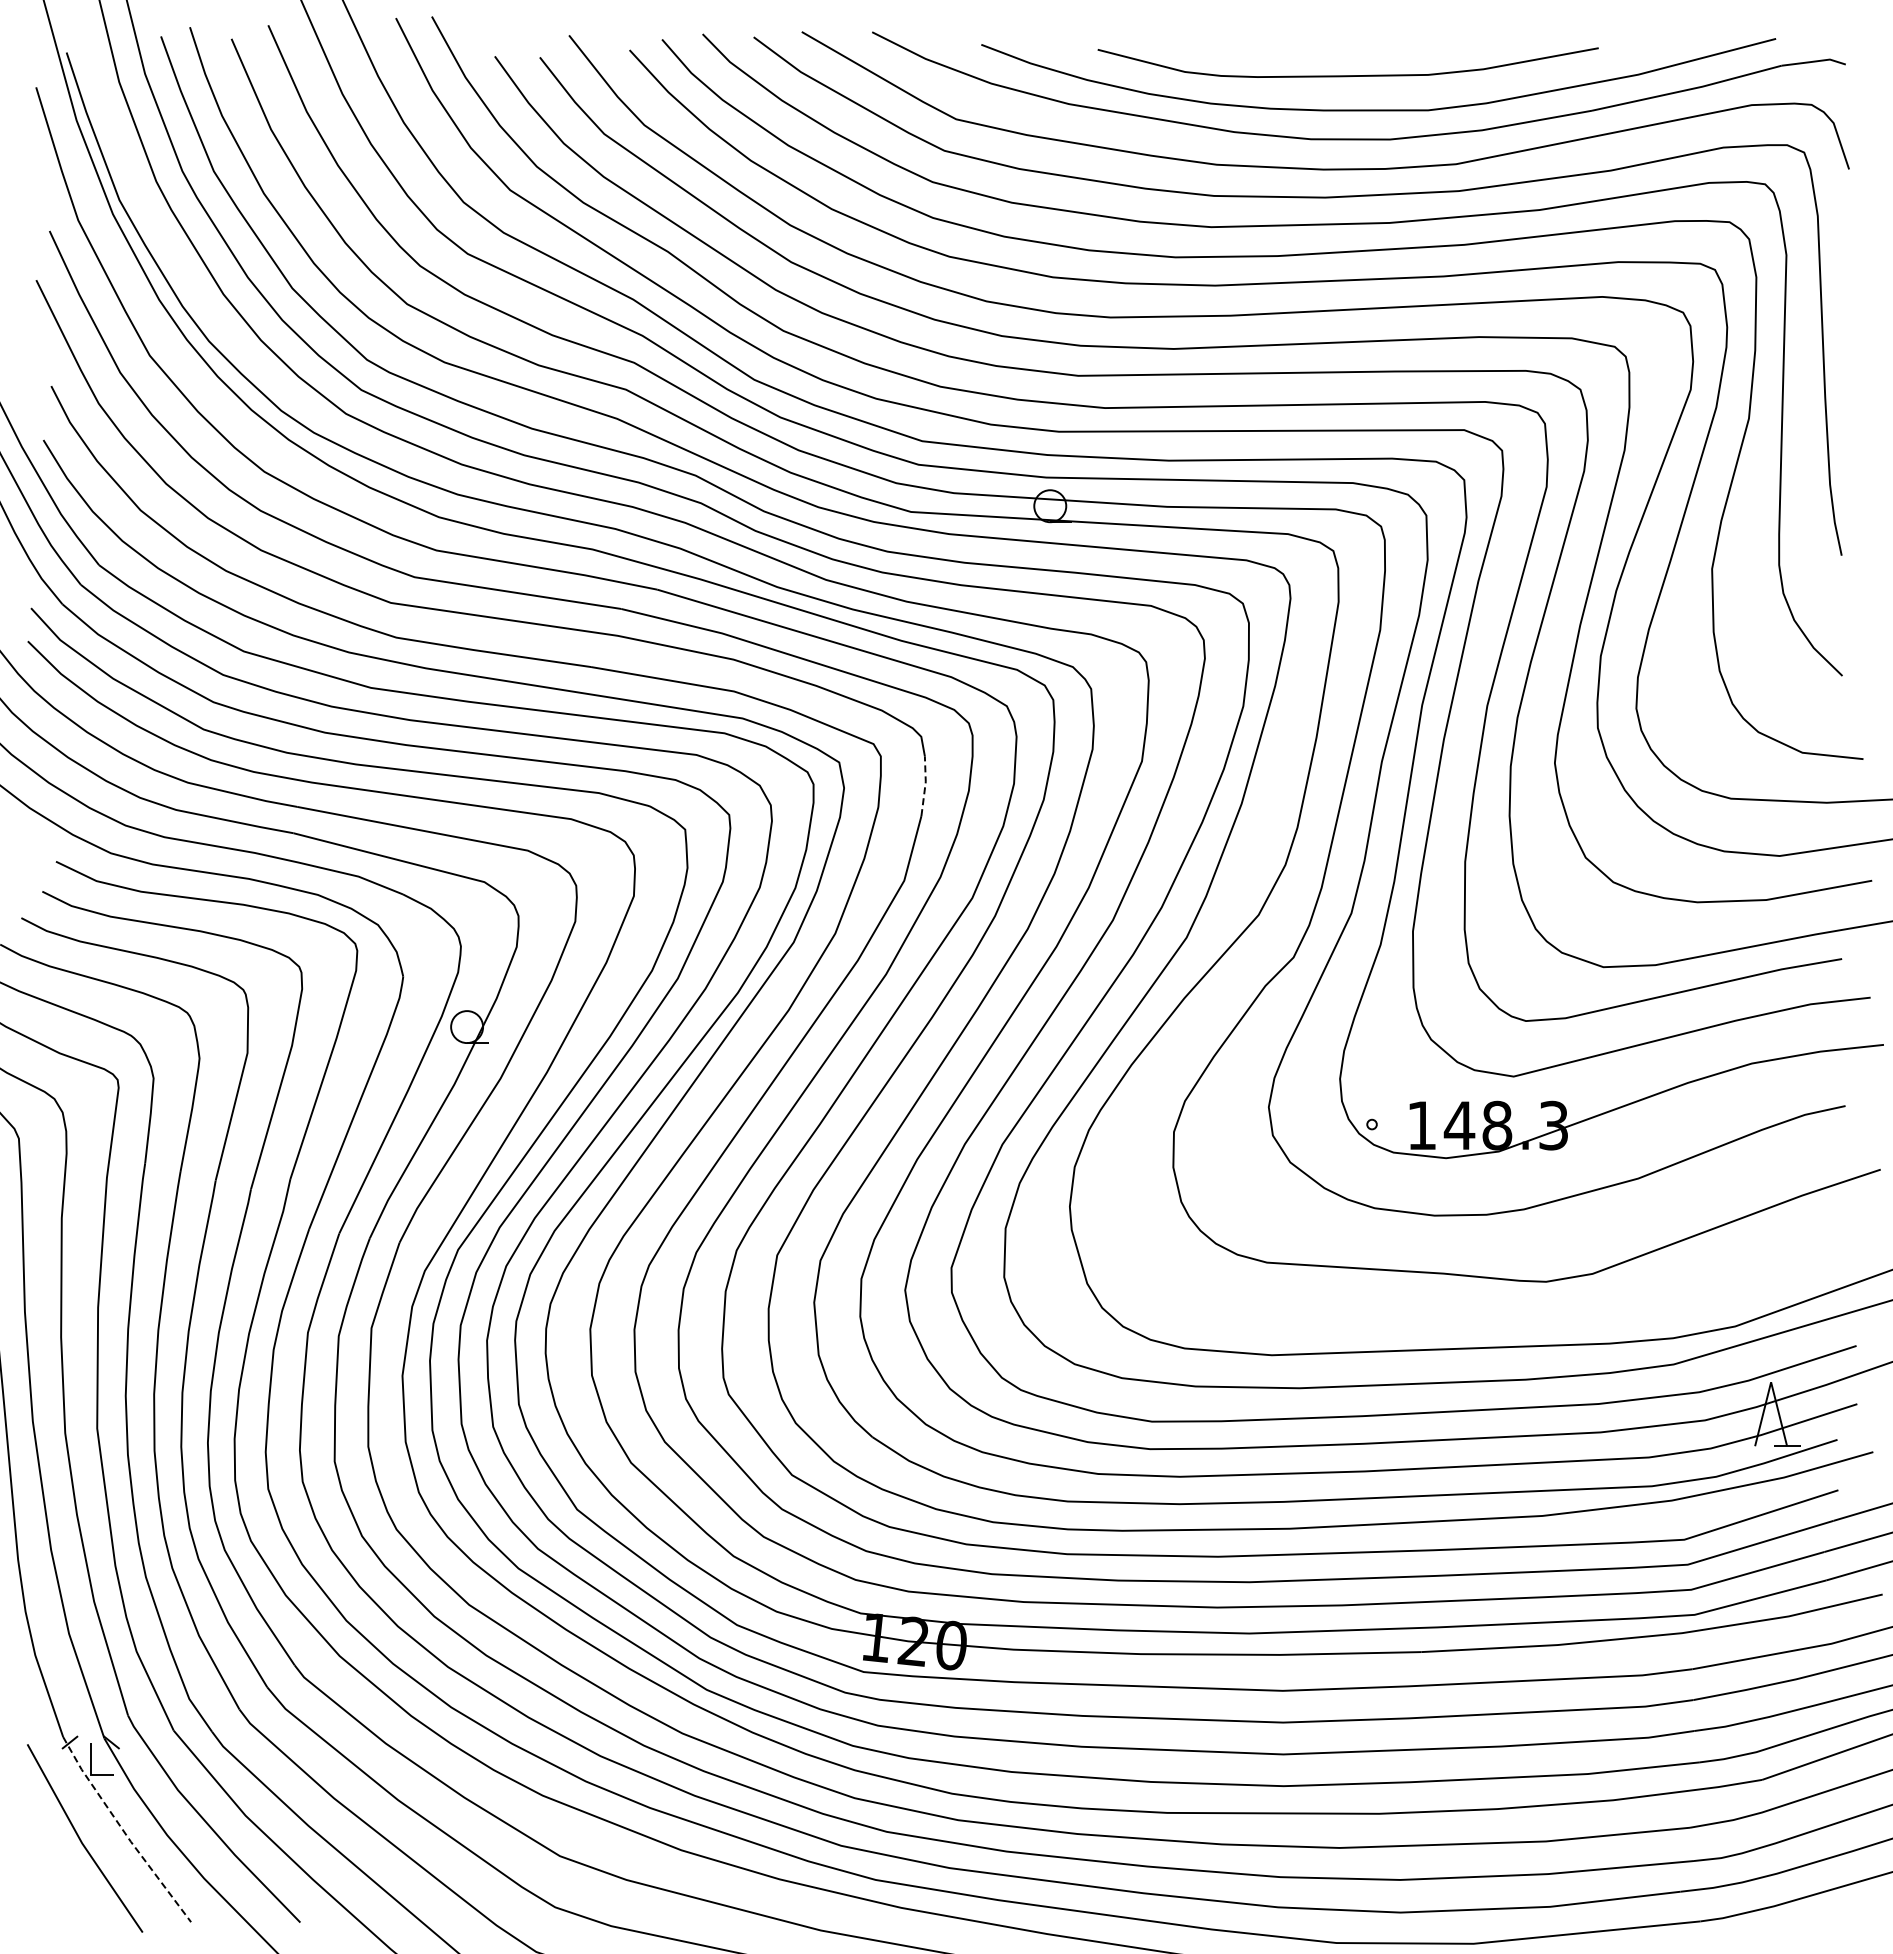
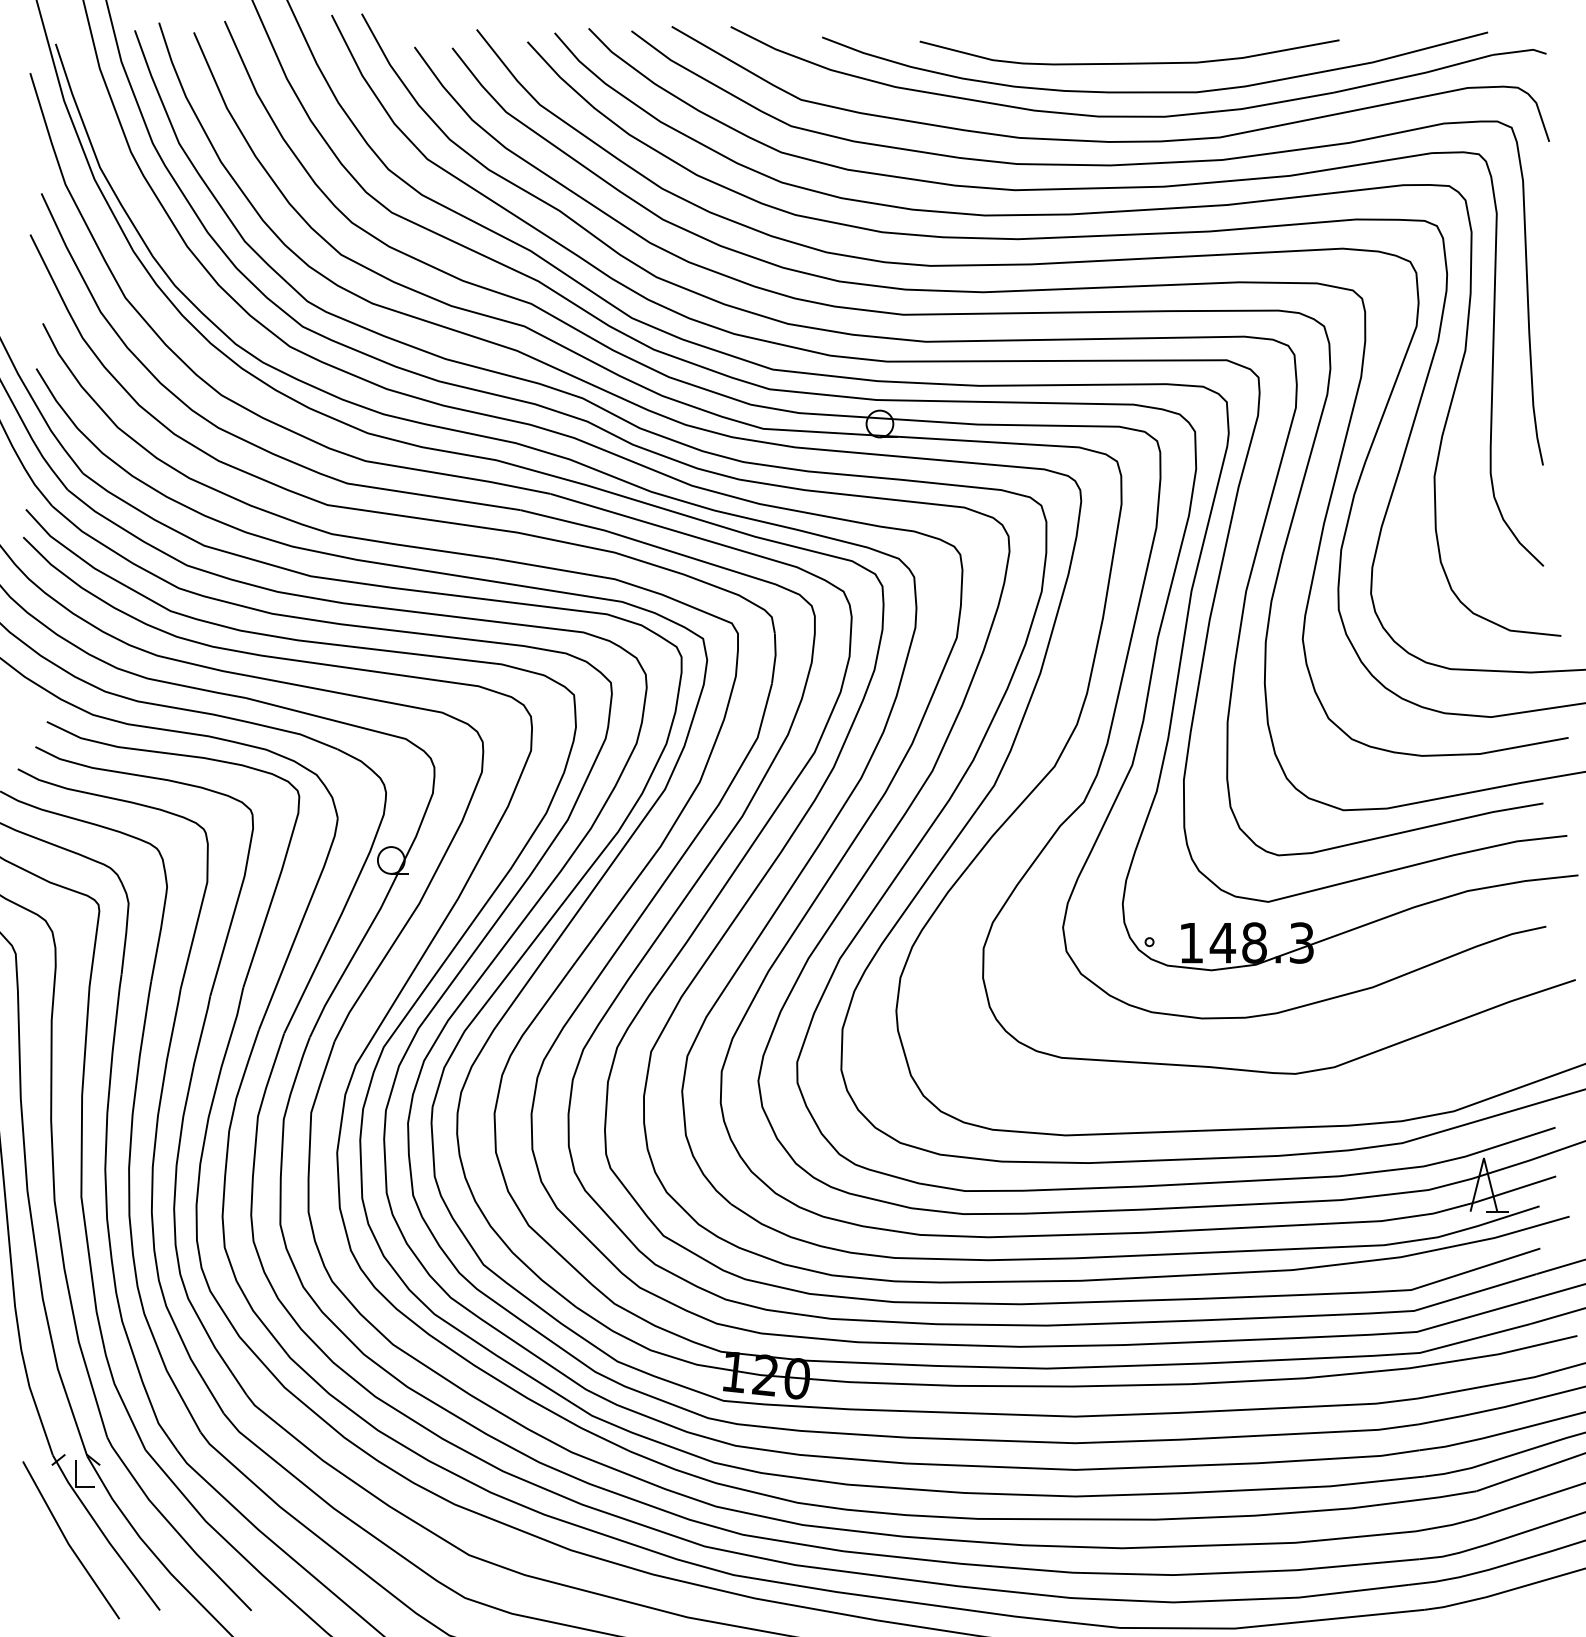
line: (925, 785) -> (775, 658), dashed -> solid
line: (124, 1831) -> (104, 1534), dashed -> solid

